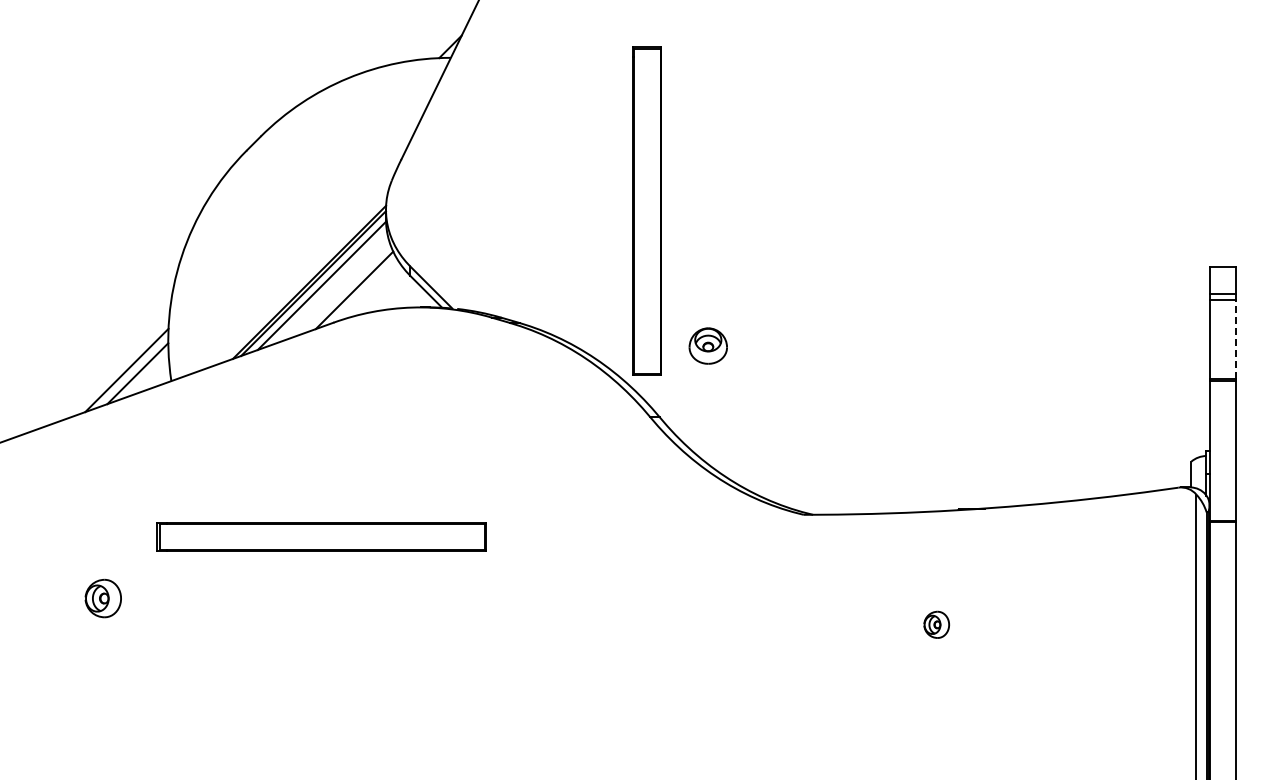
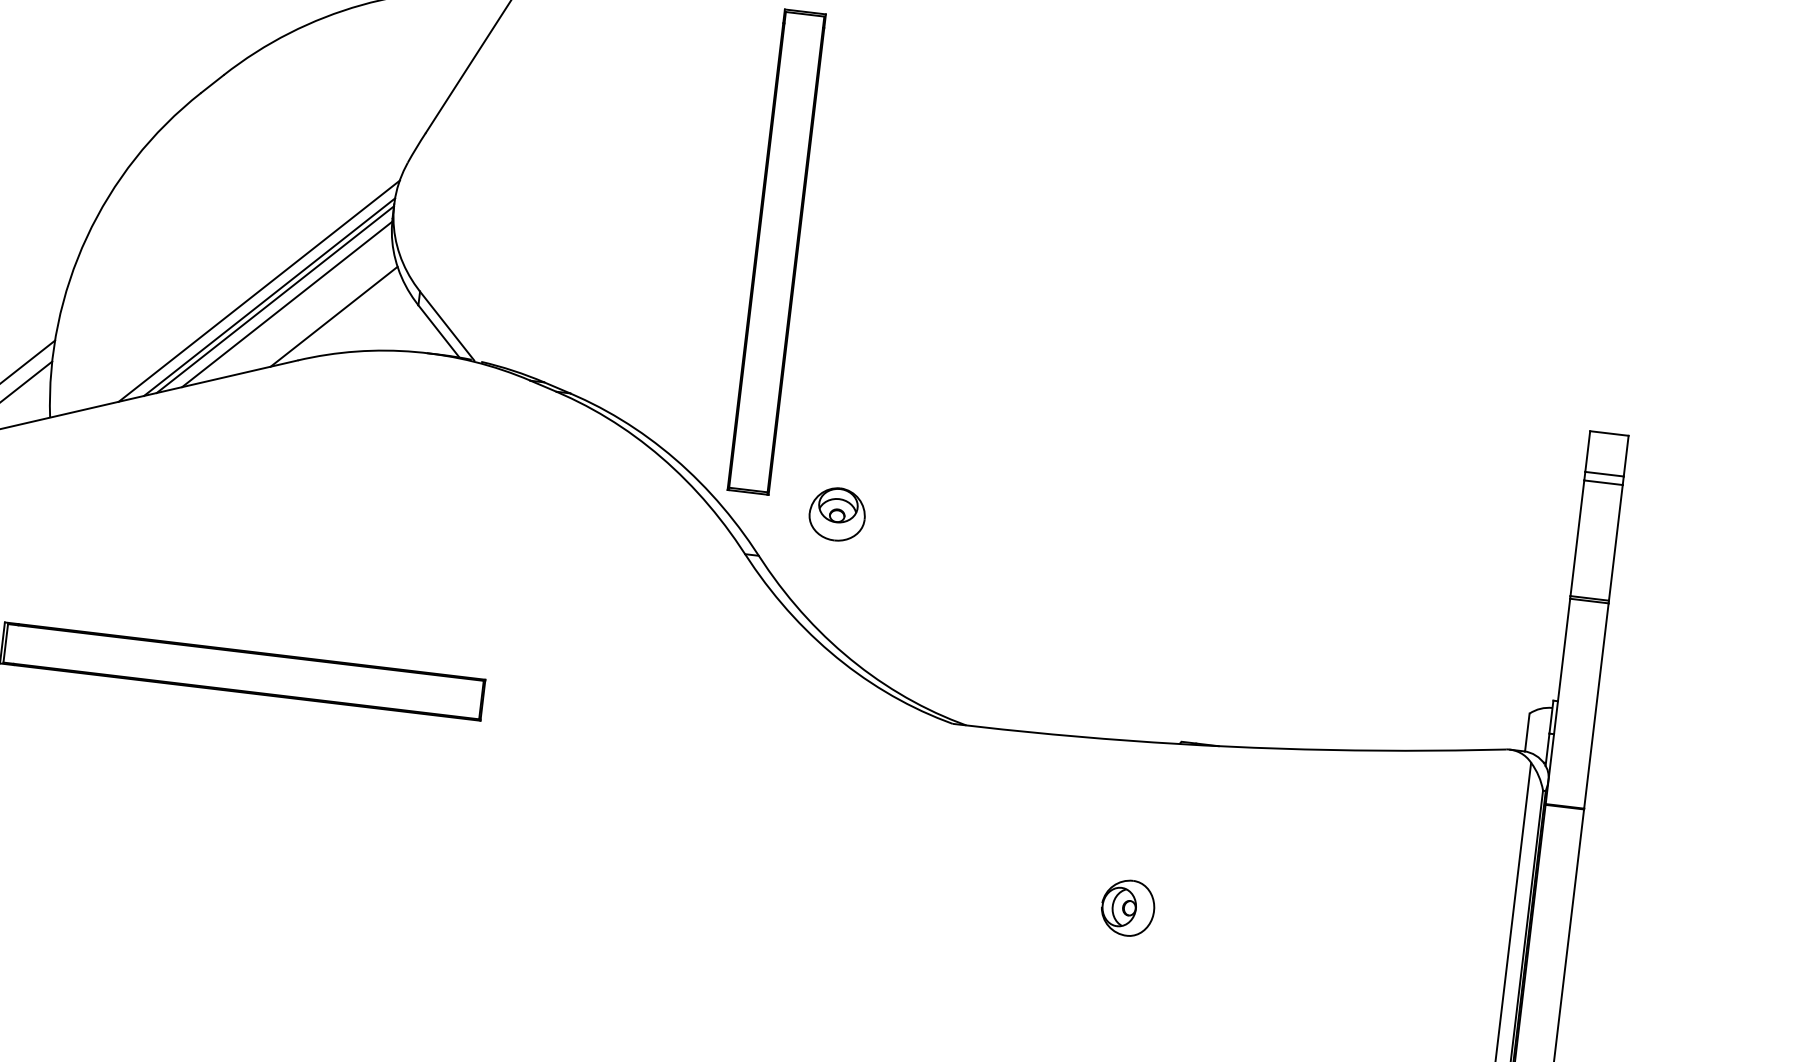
line: (301, 278) -> (258, 290), added
line: (1235, 339) -> (1615, 542), dashed -> solid
part: (707, 345) -> (836, 513), moved
part: (936, 624) -> (1127, 907), size x1.43

